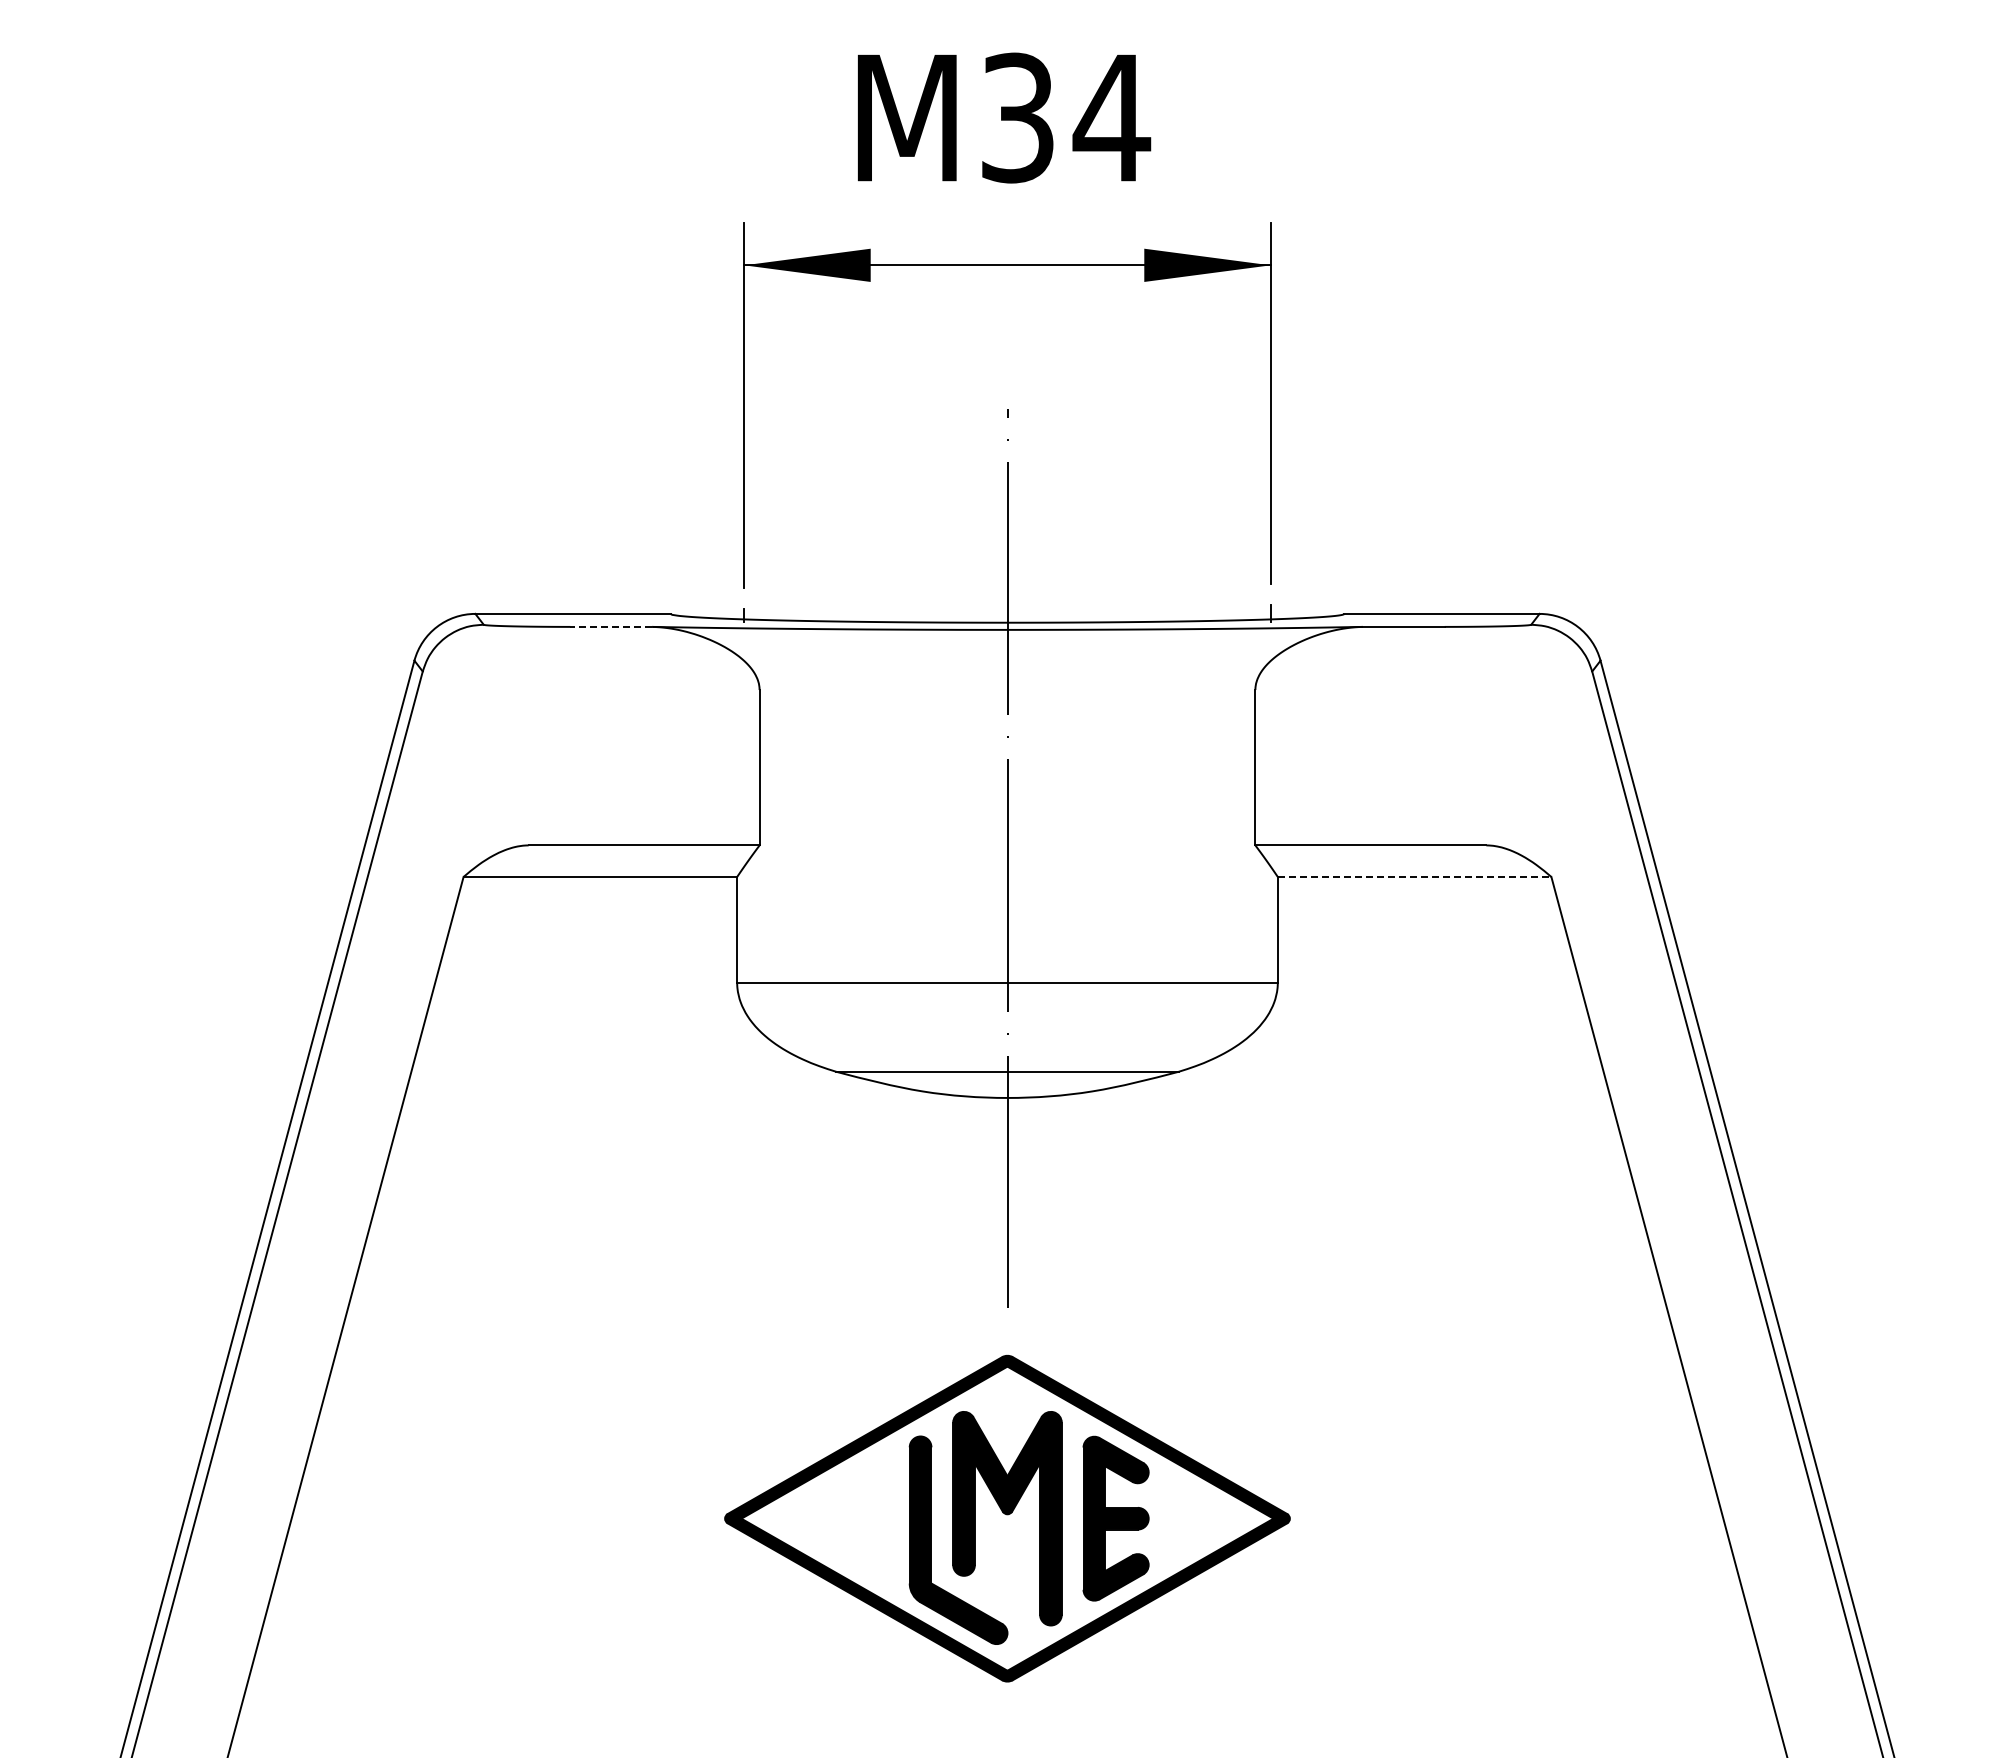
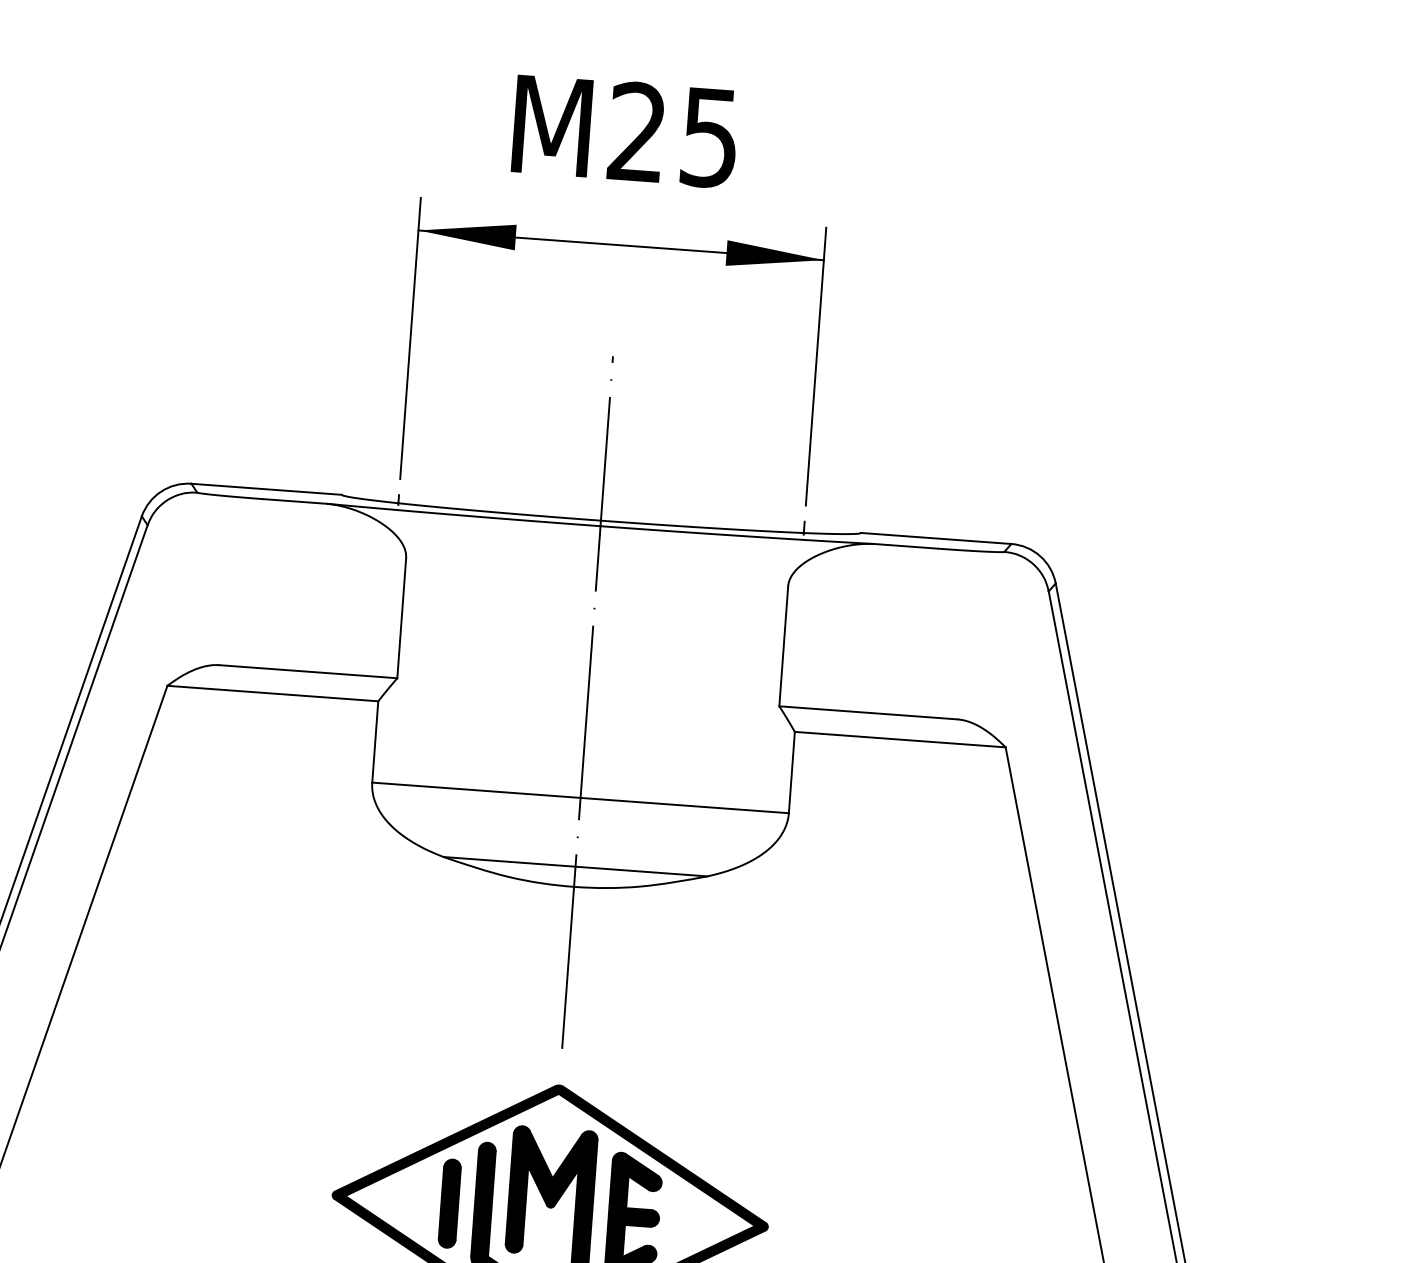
text: (1066, 117) -> (674, 134), M34 -> M25
line: (611, 626) -> (295, 501), dashed -> solid
line: (1414, 876) -> (900, 739), dashed -> solid
part: (876, 1518) -> (449, 1203), added

